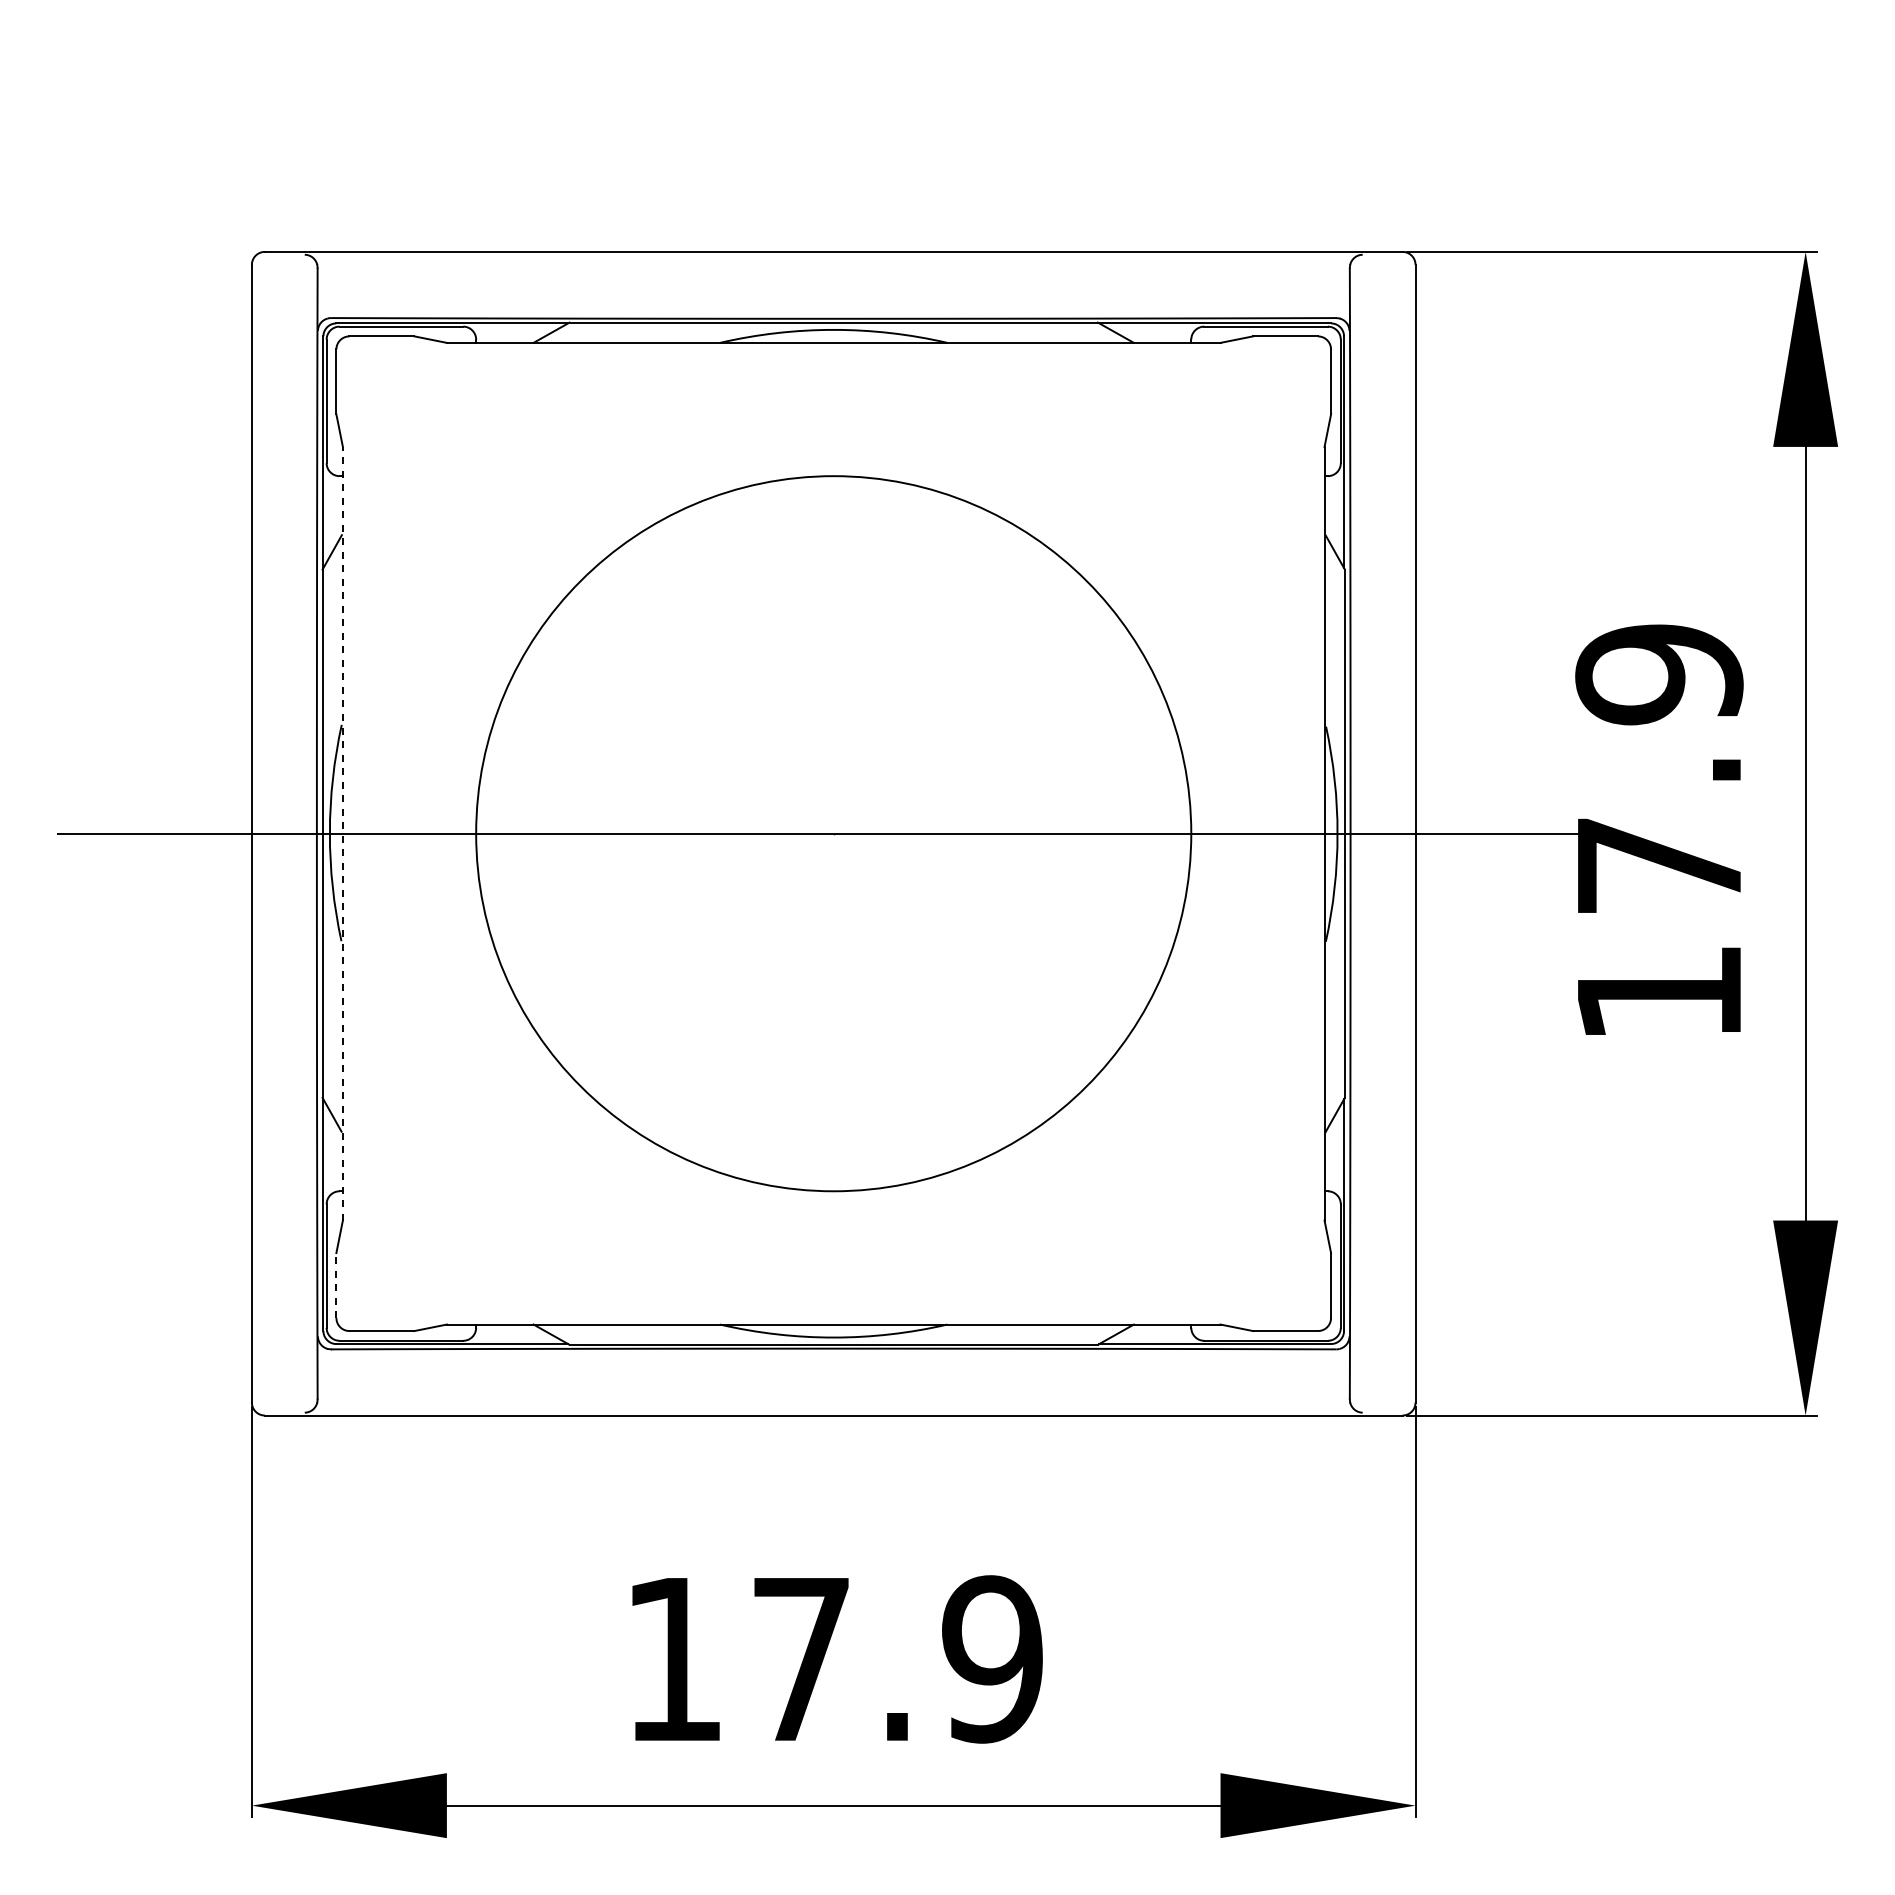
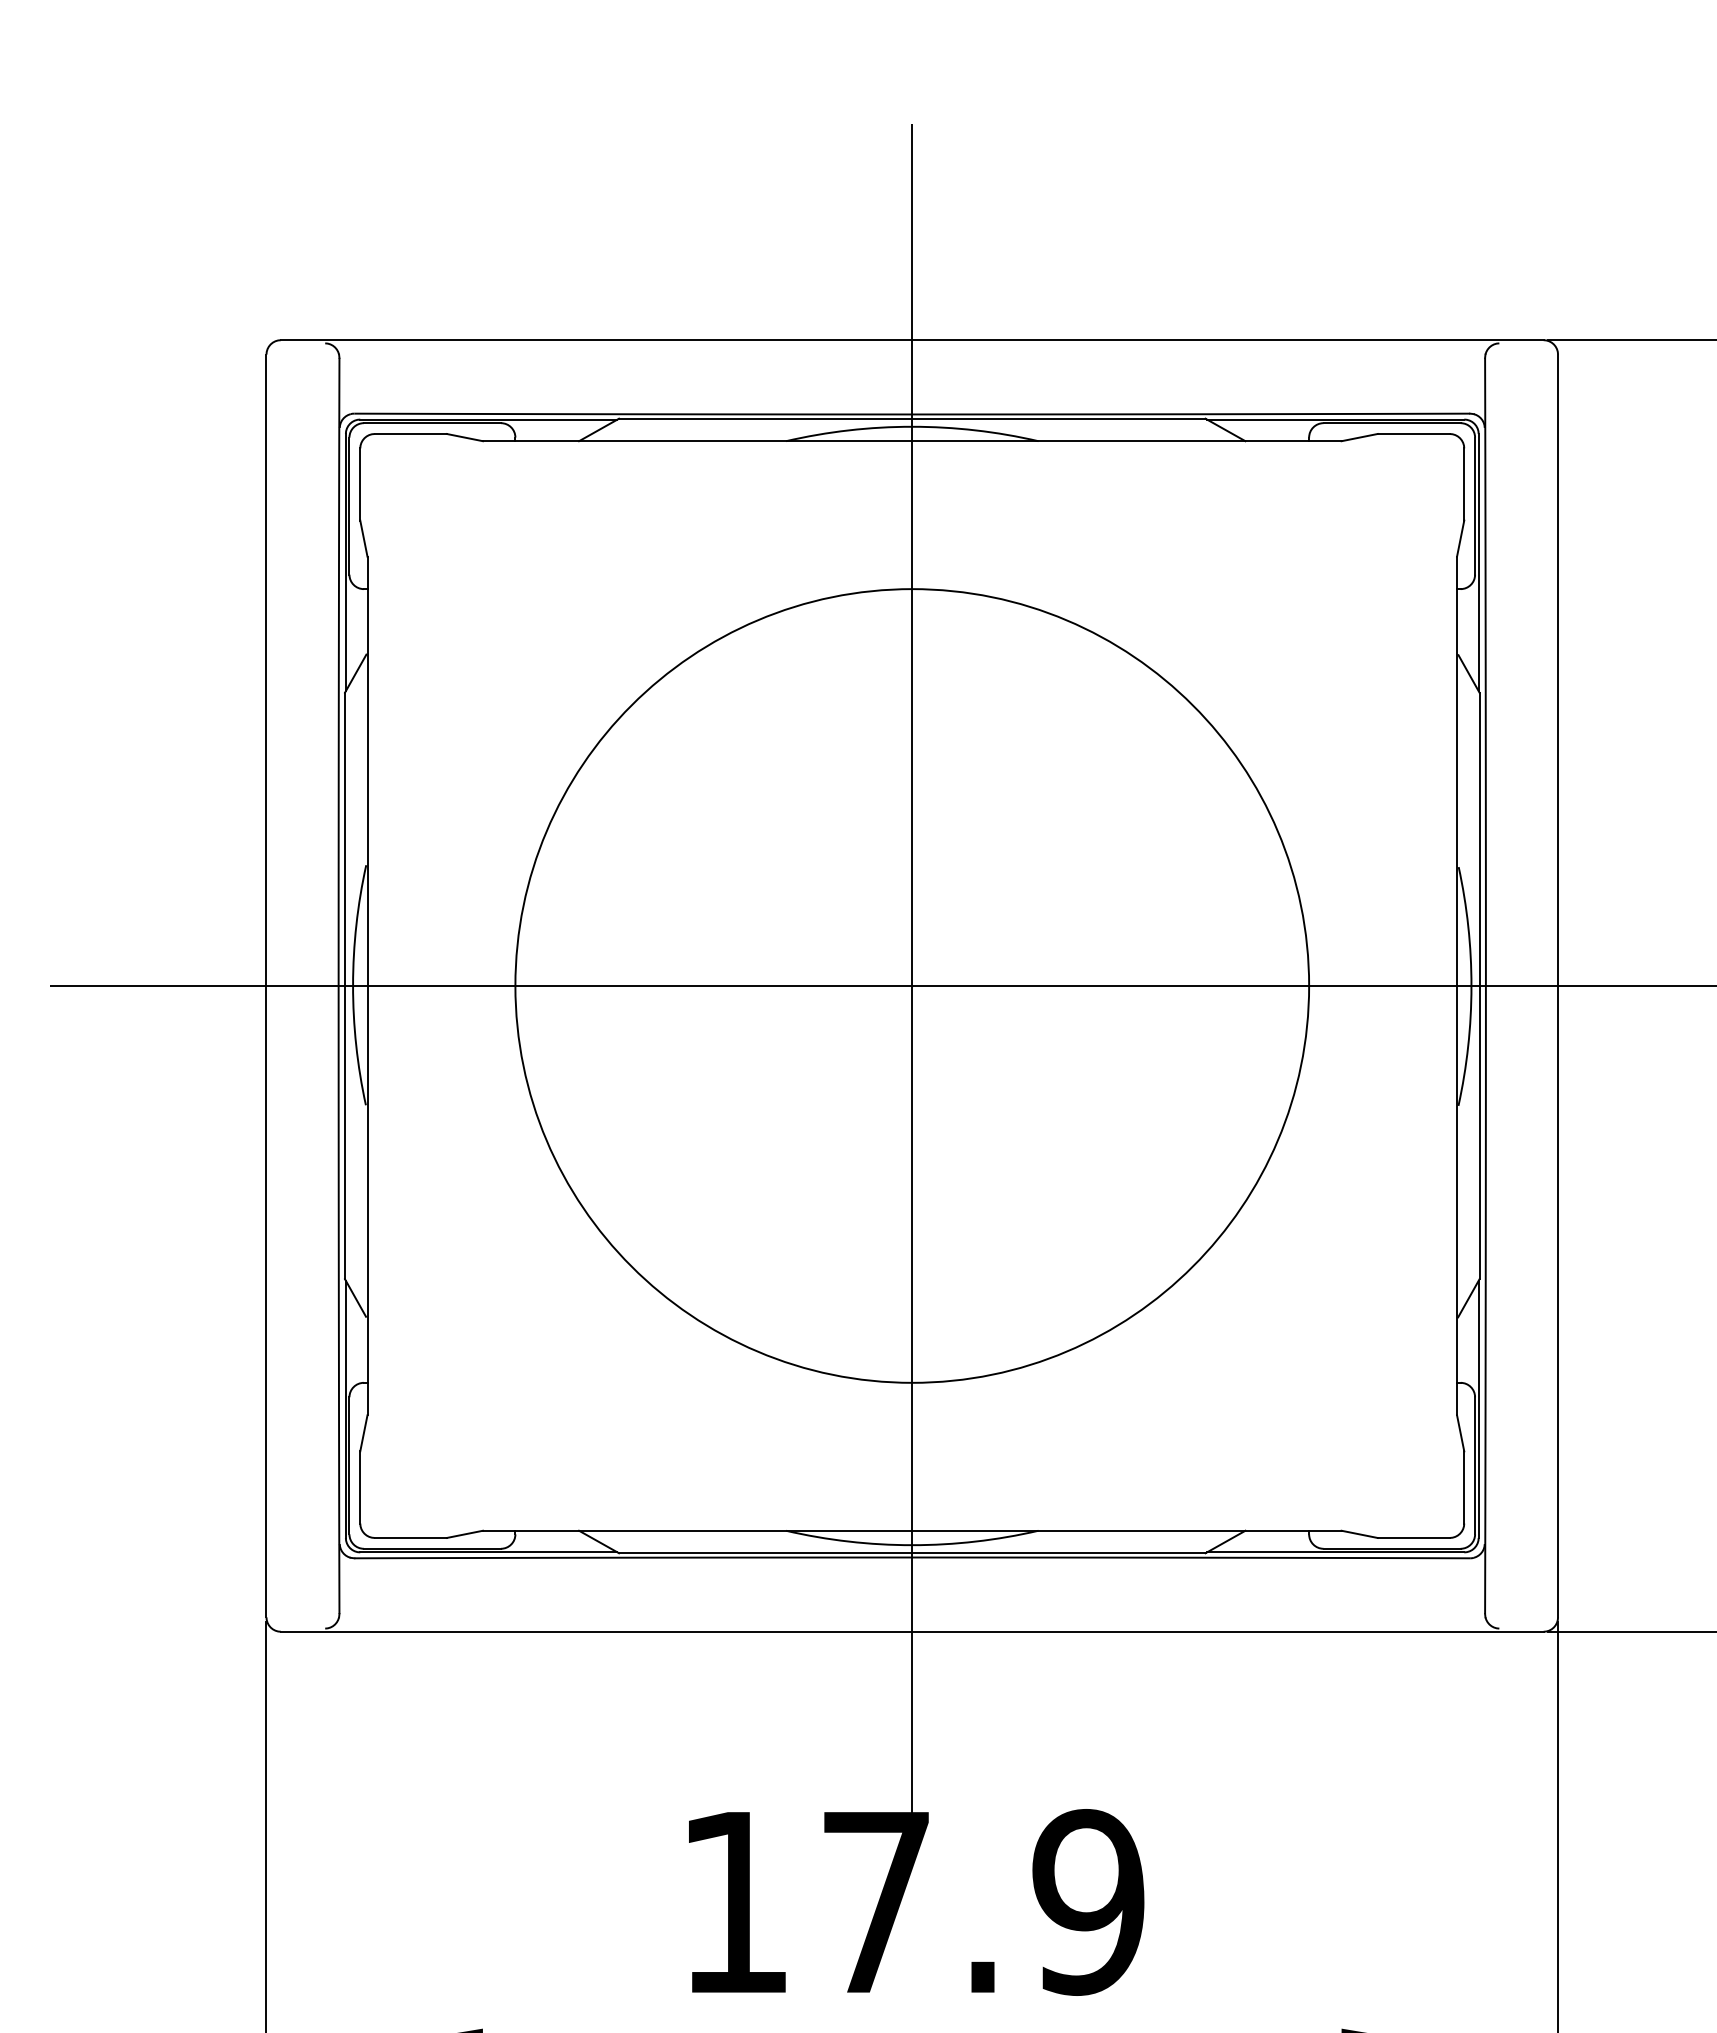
line: (342, 833) -> (367, 985), dashed -> solid
line: (833, 833) -> (912, 985), added
line: (336, 1285) -> (360, 1487), dashed -> solid

